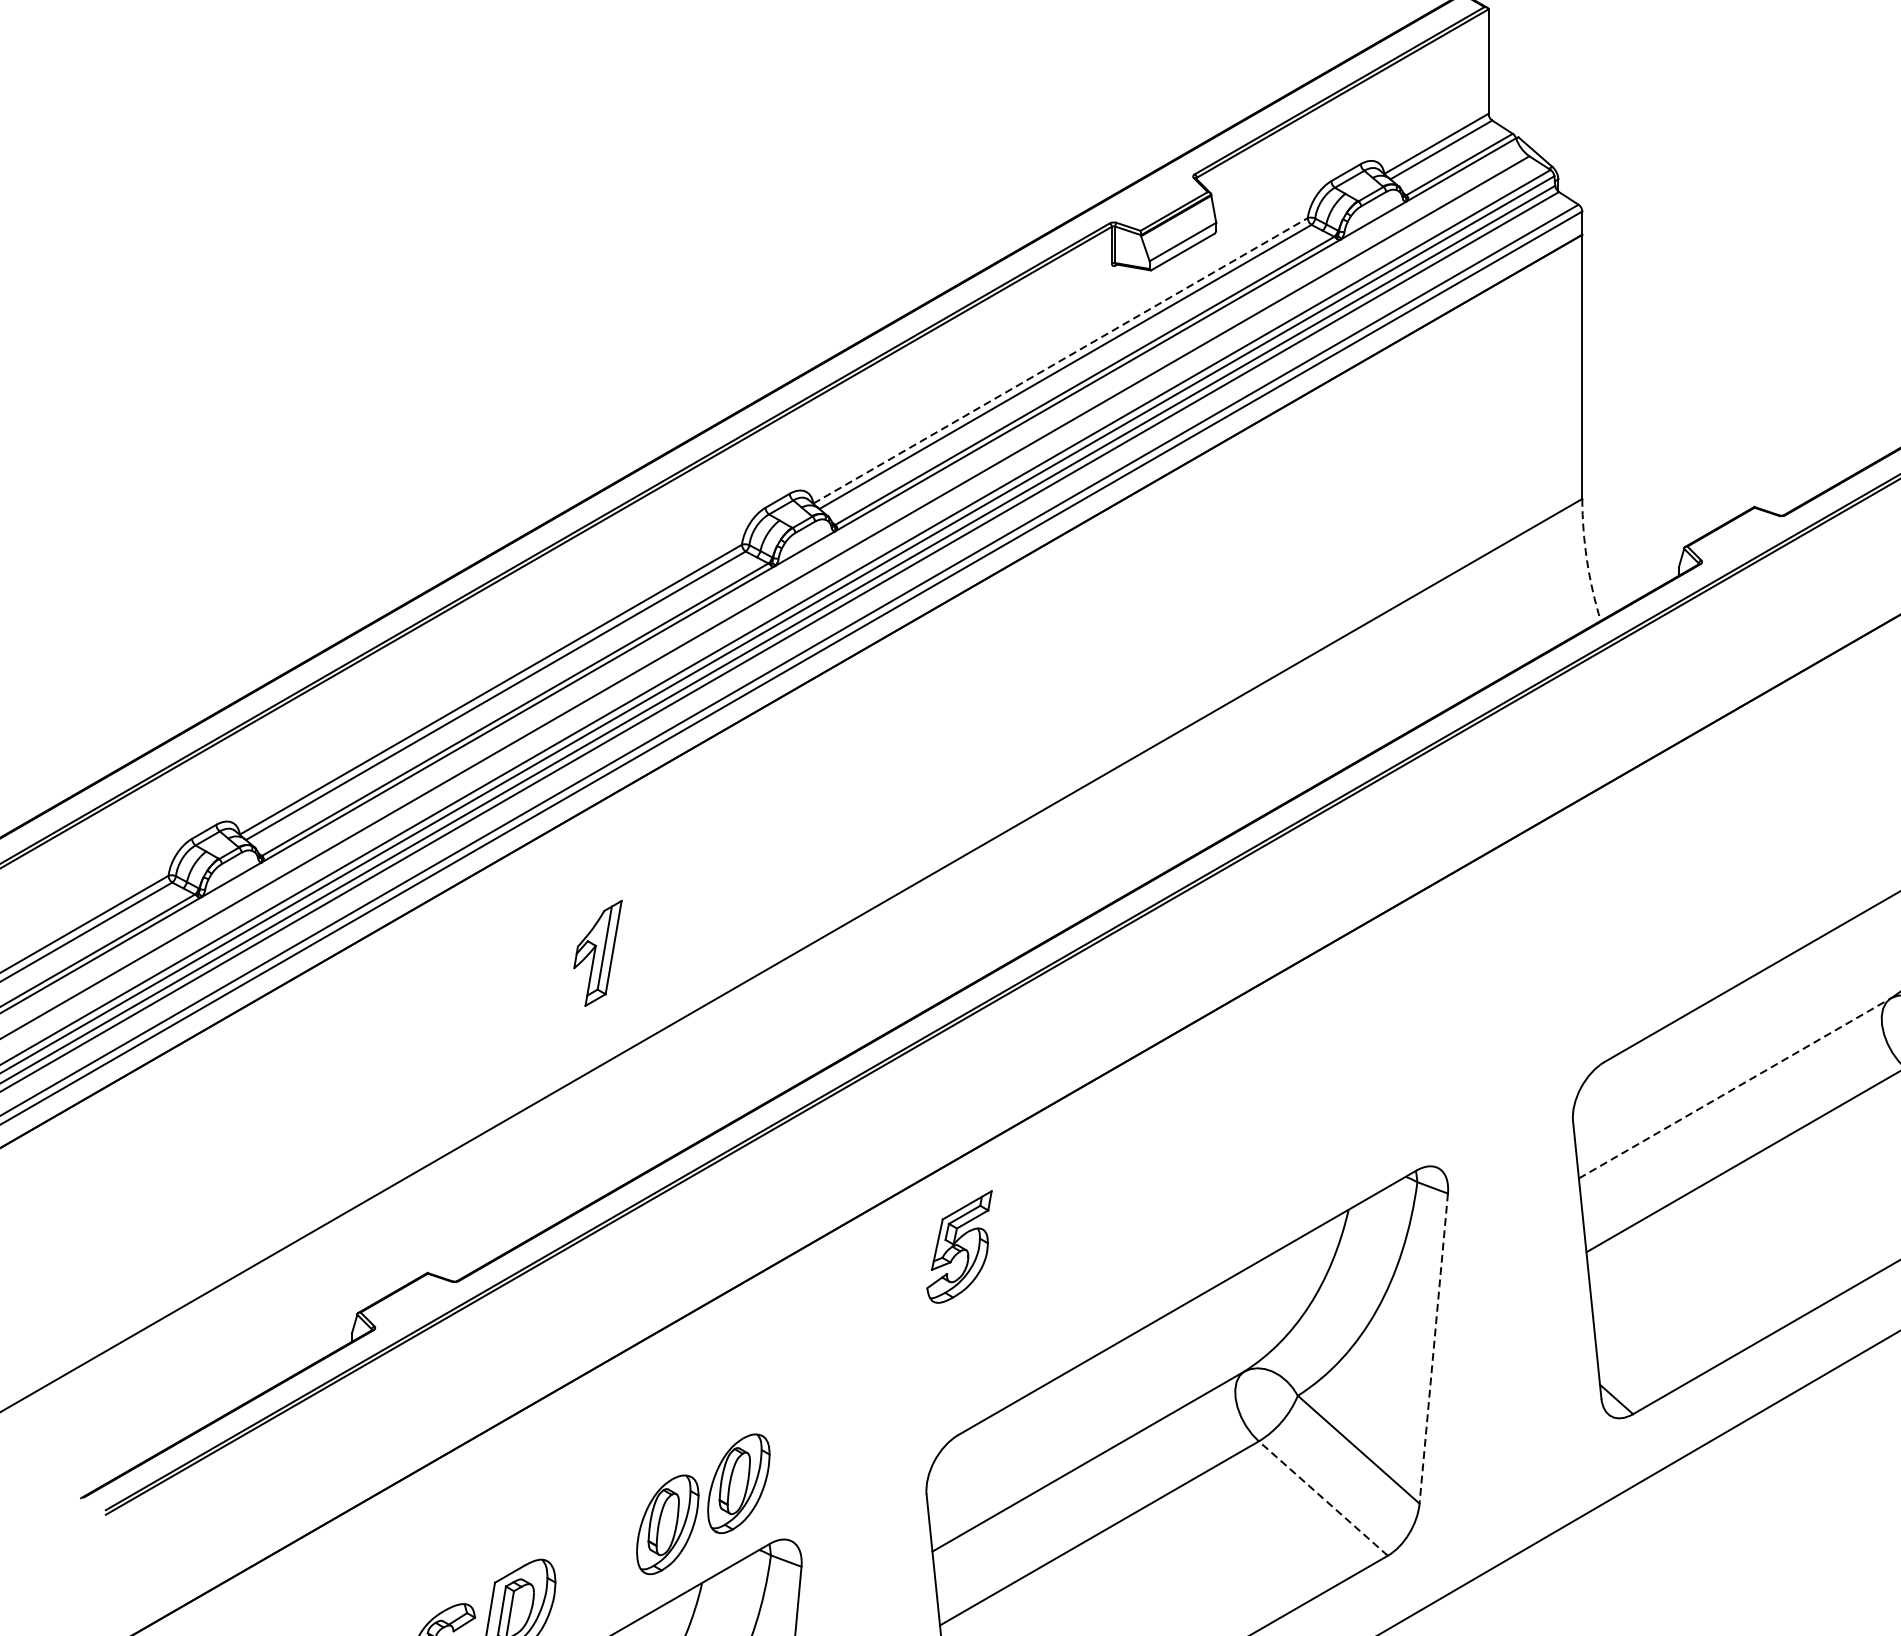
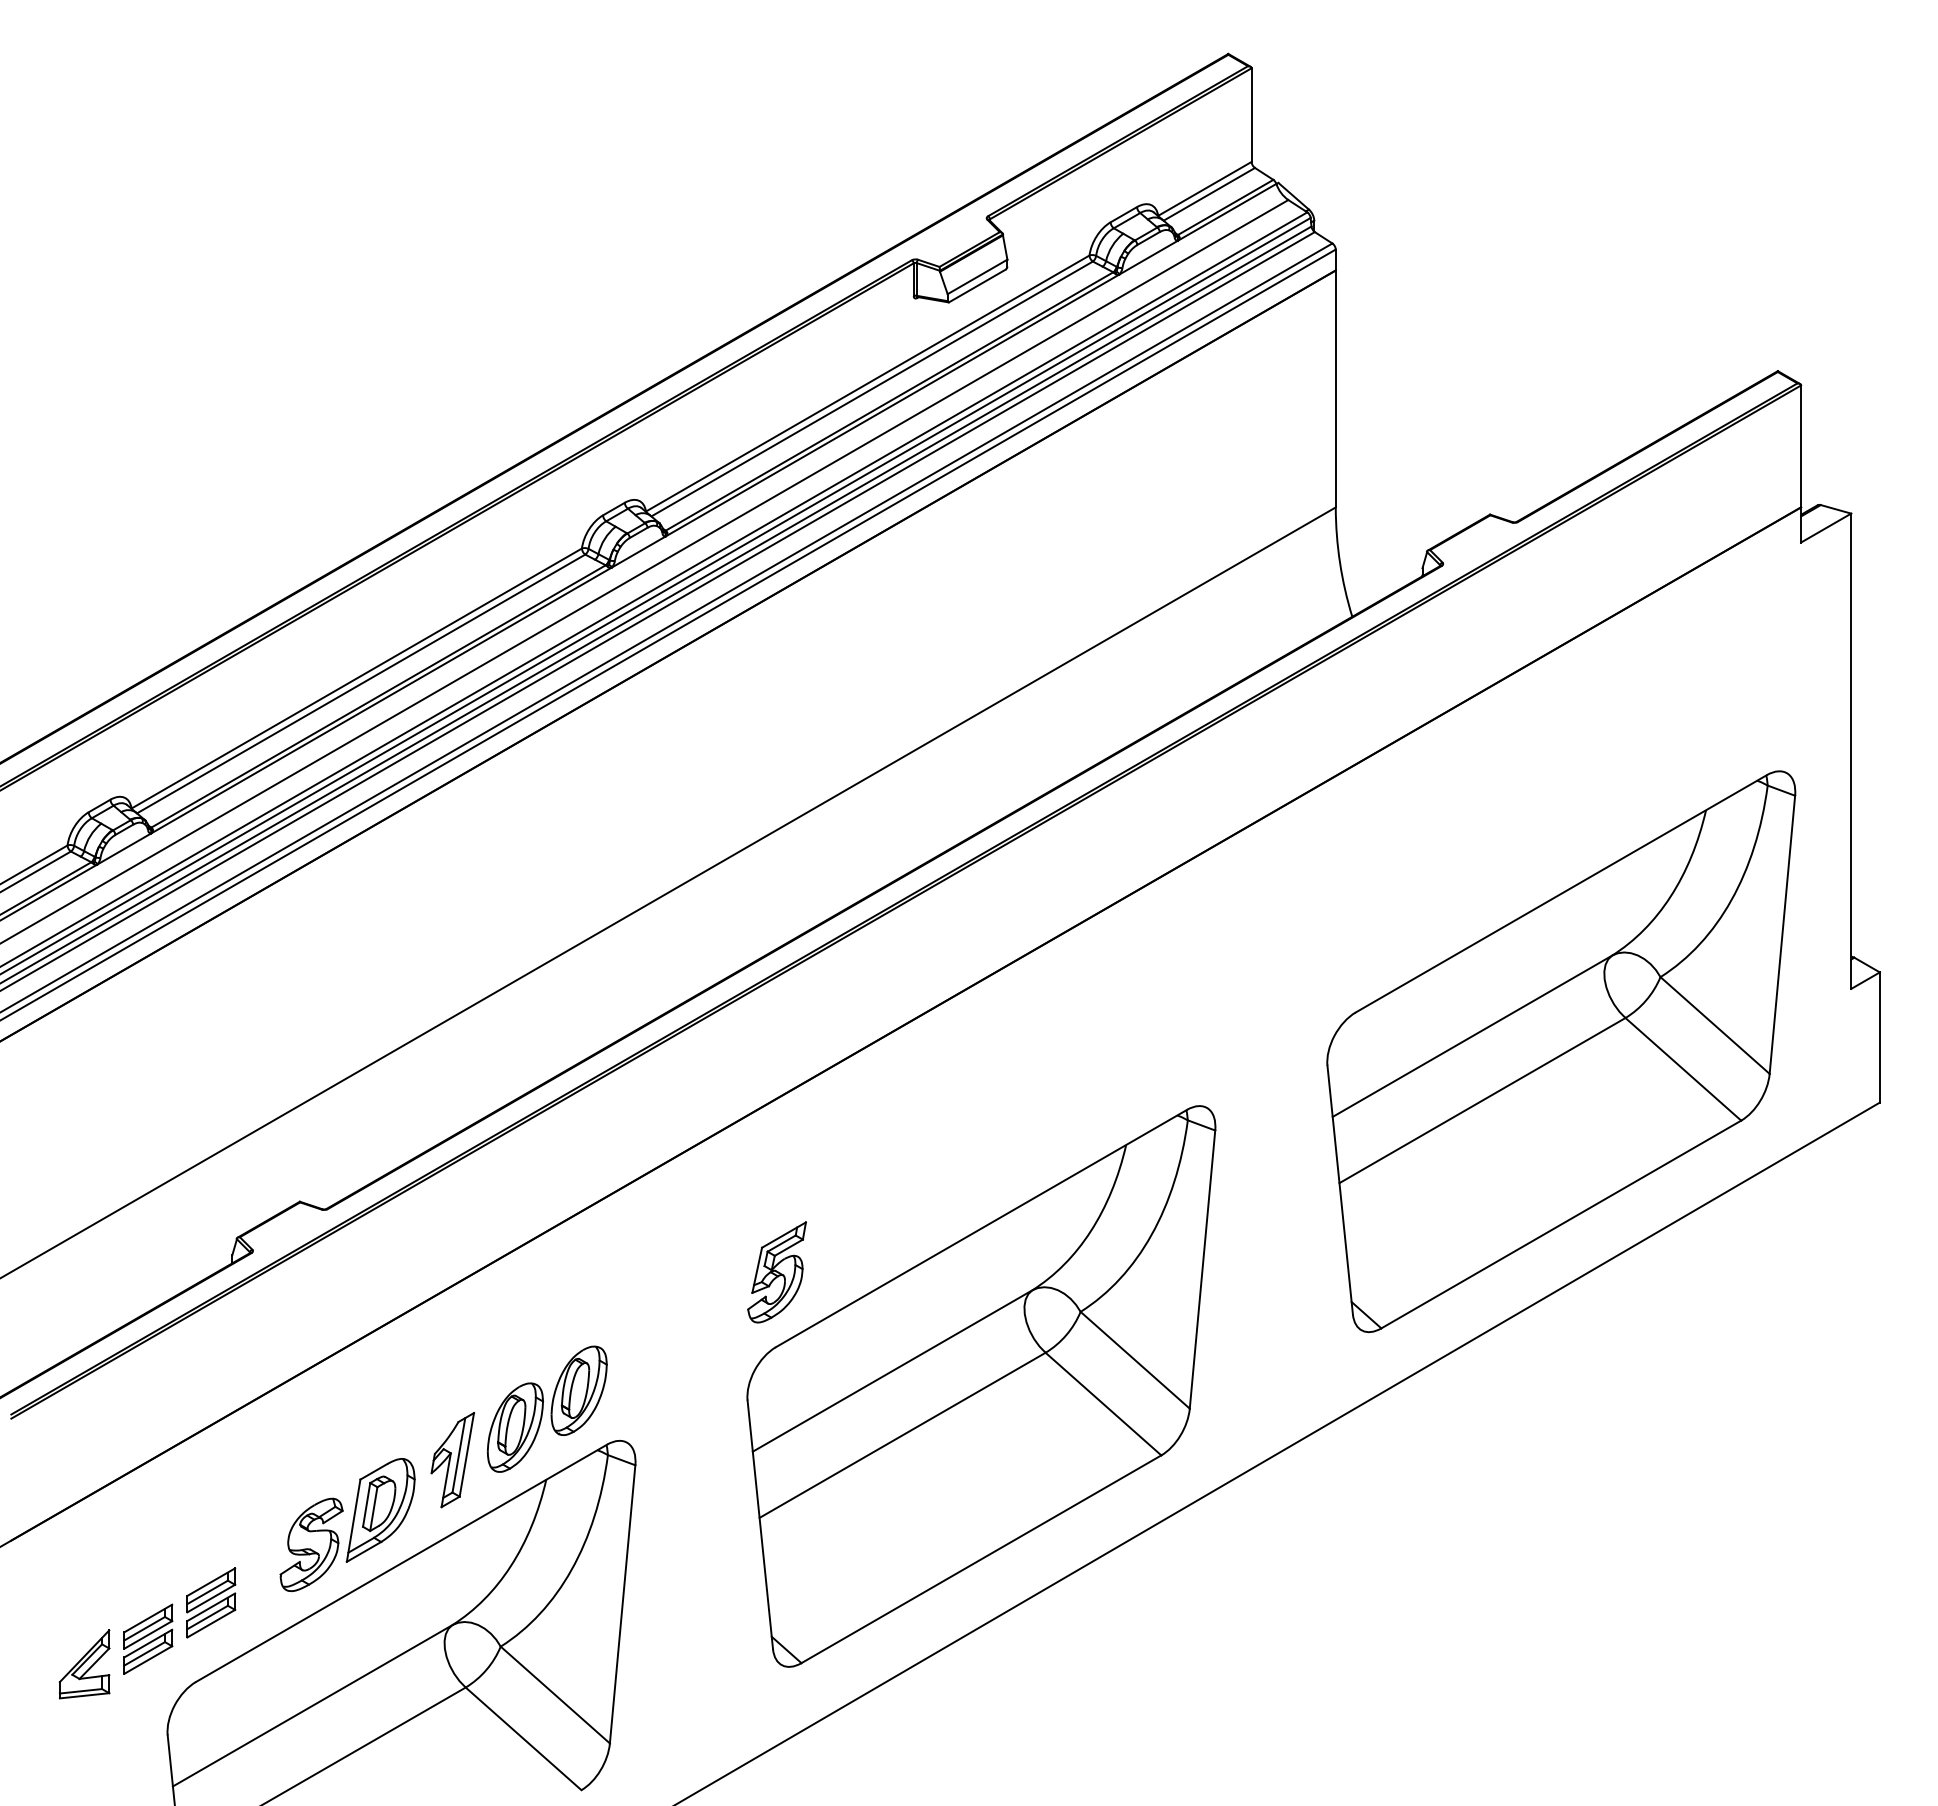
line: (1061, 360) -> (868, 383), dashed -> solid
arc: (1587, 560) -> (1340, 562), dashed -> solid
part: (597, 953) -> (452, 1460), moved
line: (1734, 1088) -> (1472, 1036), dashed -> solid
part: (958, 1247) -> (776, 1272), moved
line: (1433, 1348) -> (1202, 1269), dashed -> solid
line: (1323, 1497) -> (1103, 1403), dashed -> solid

